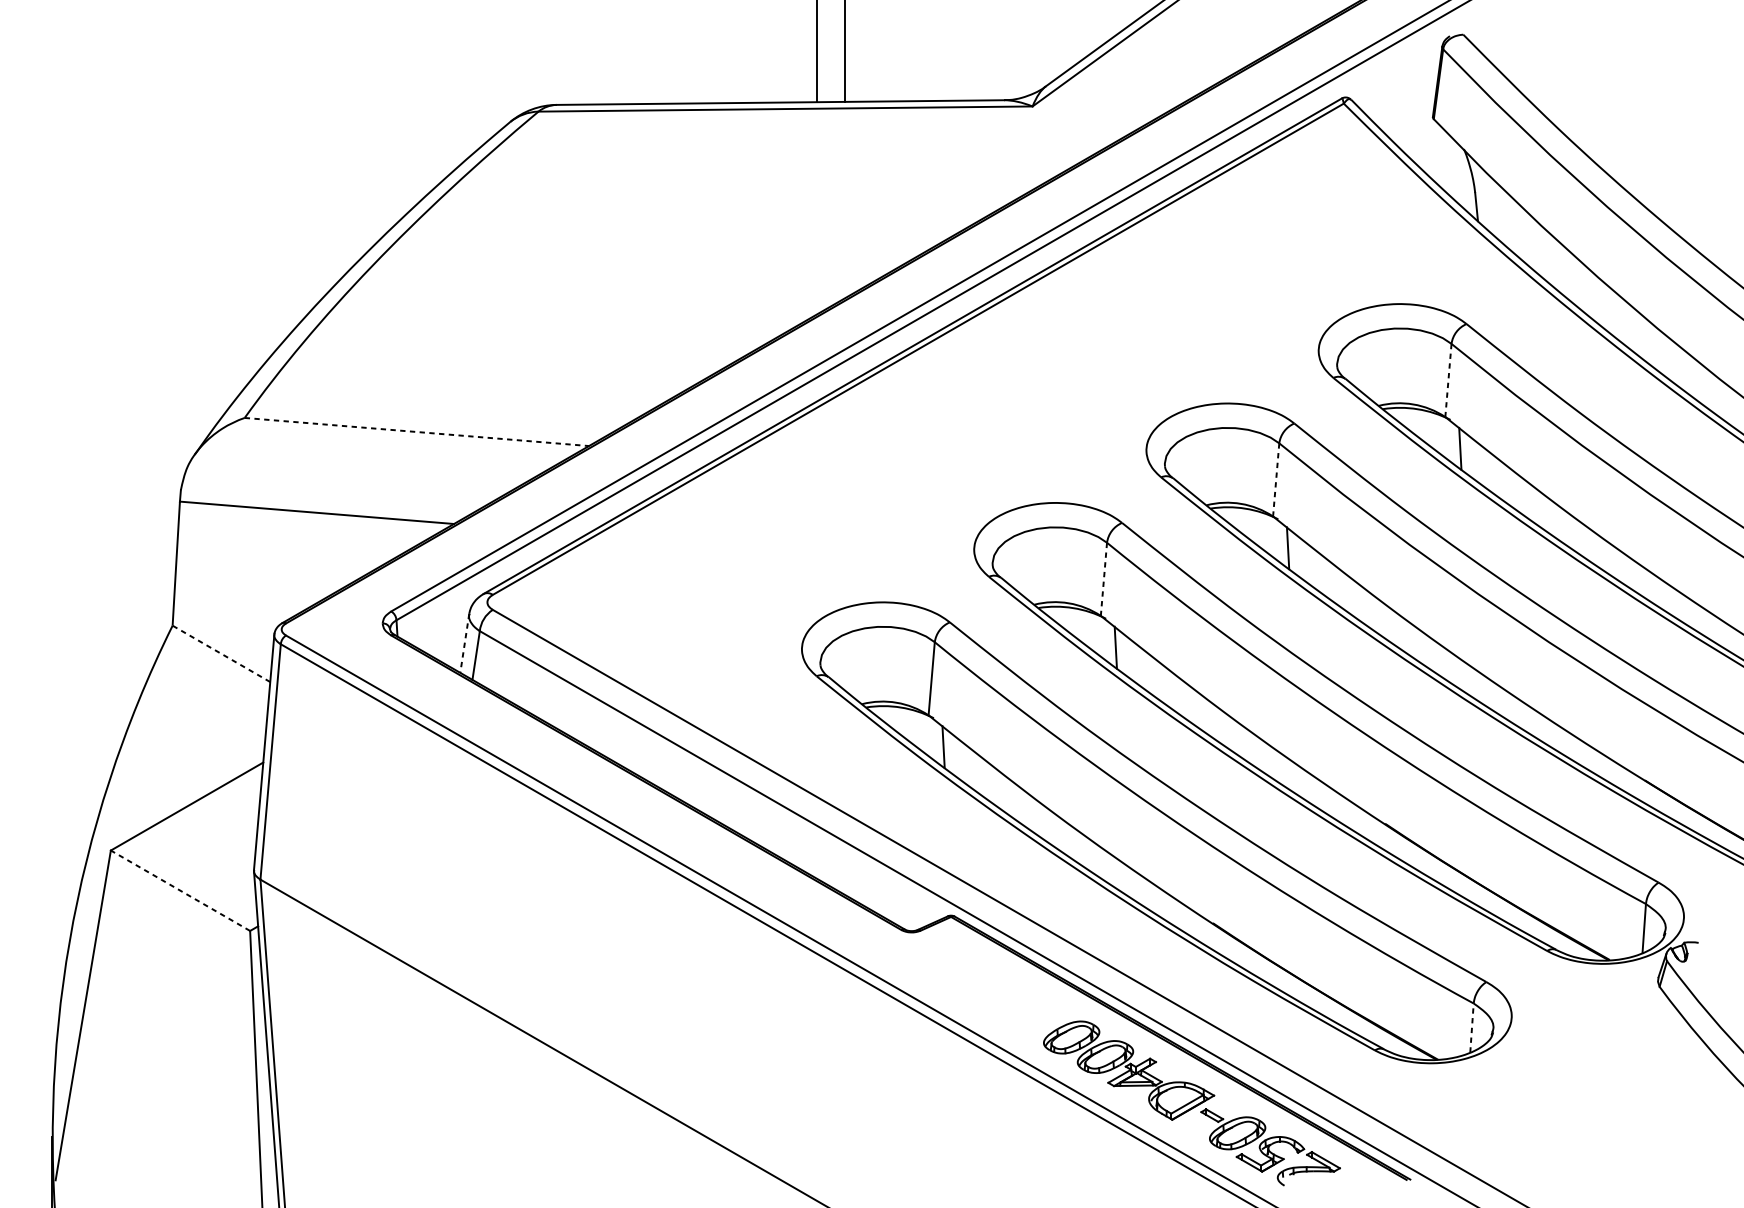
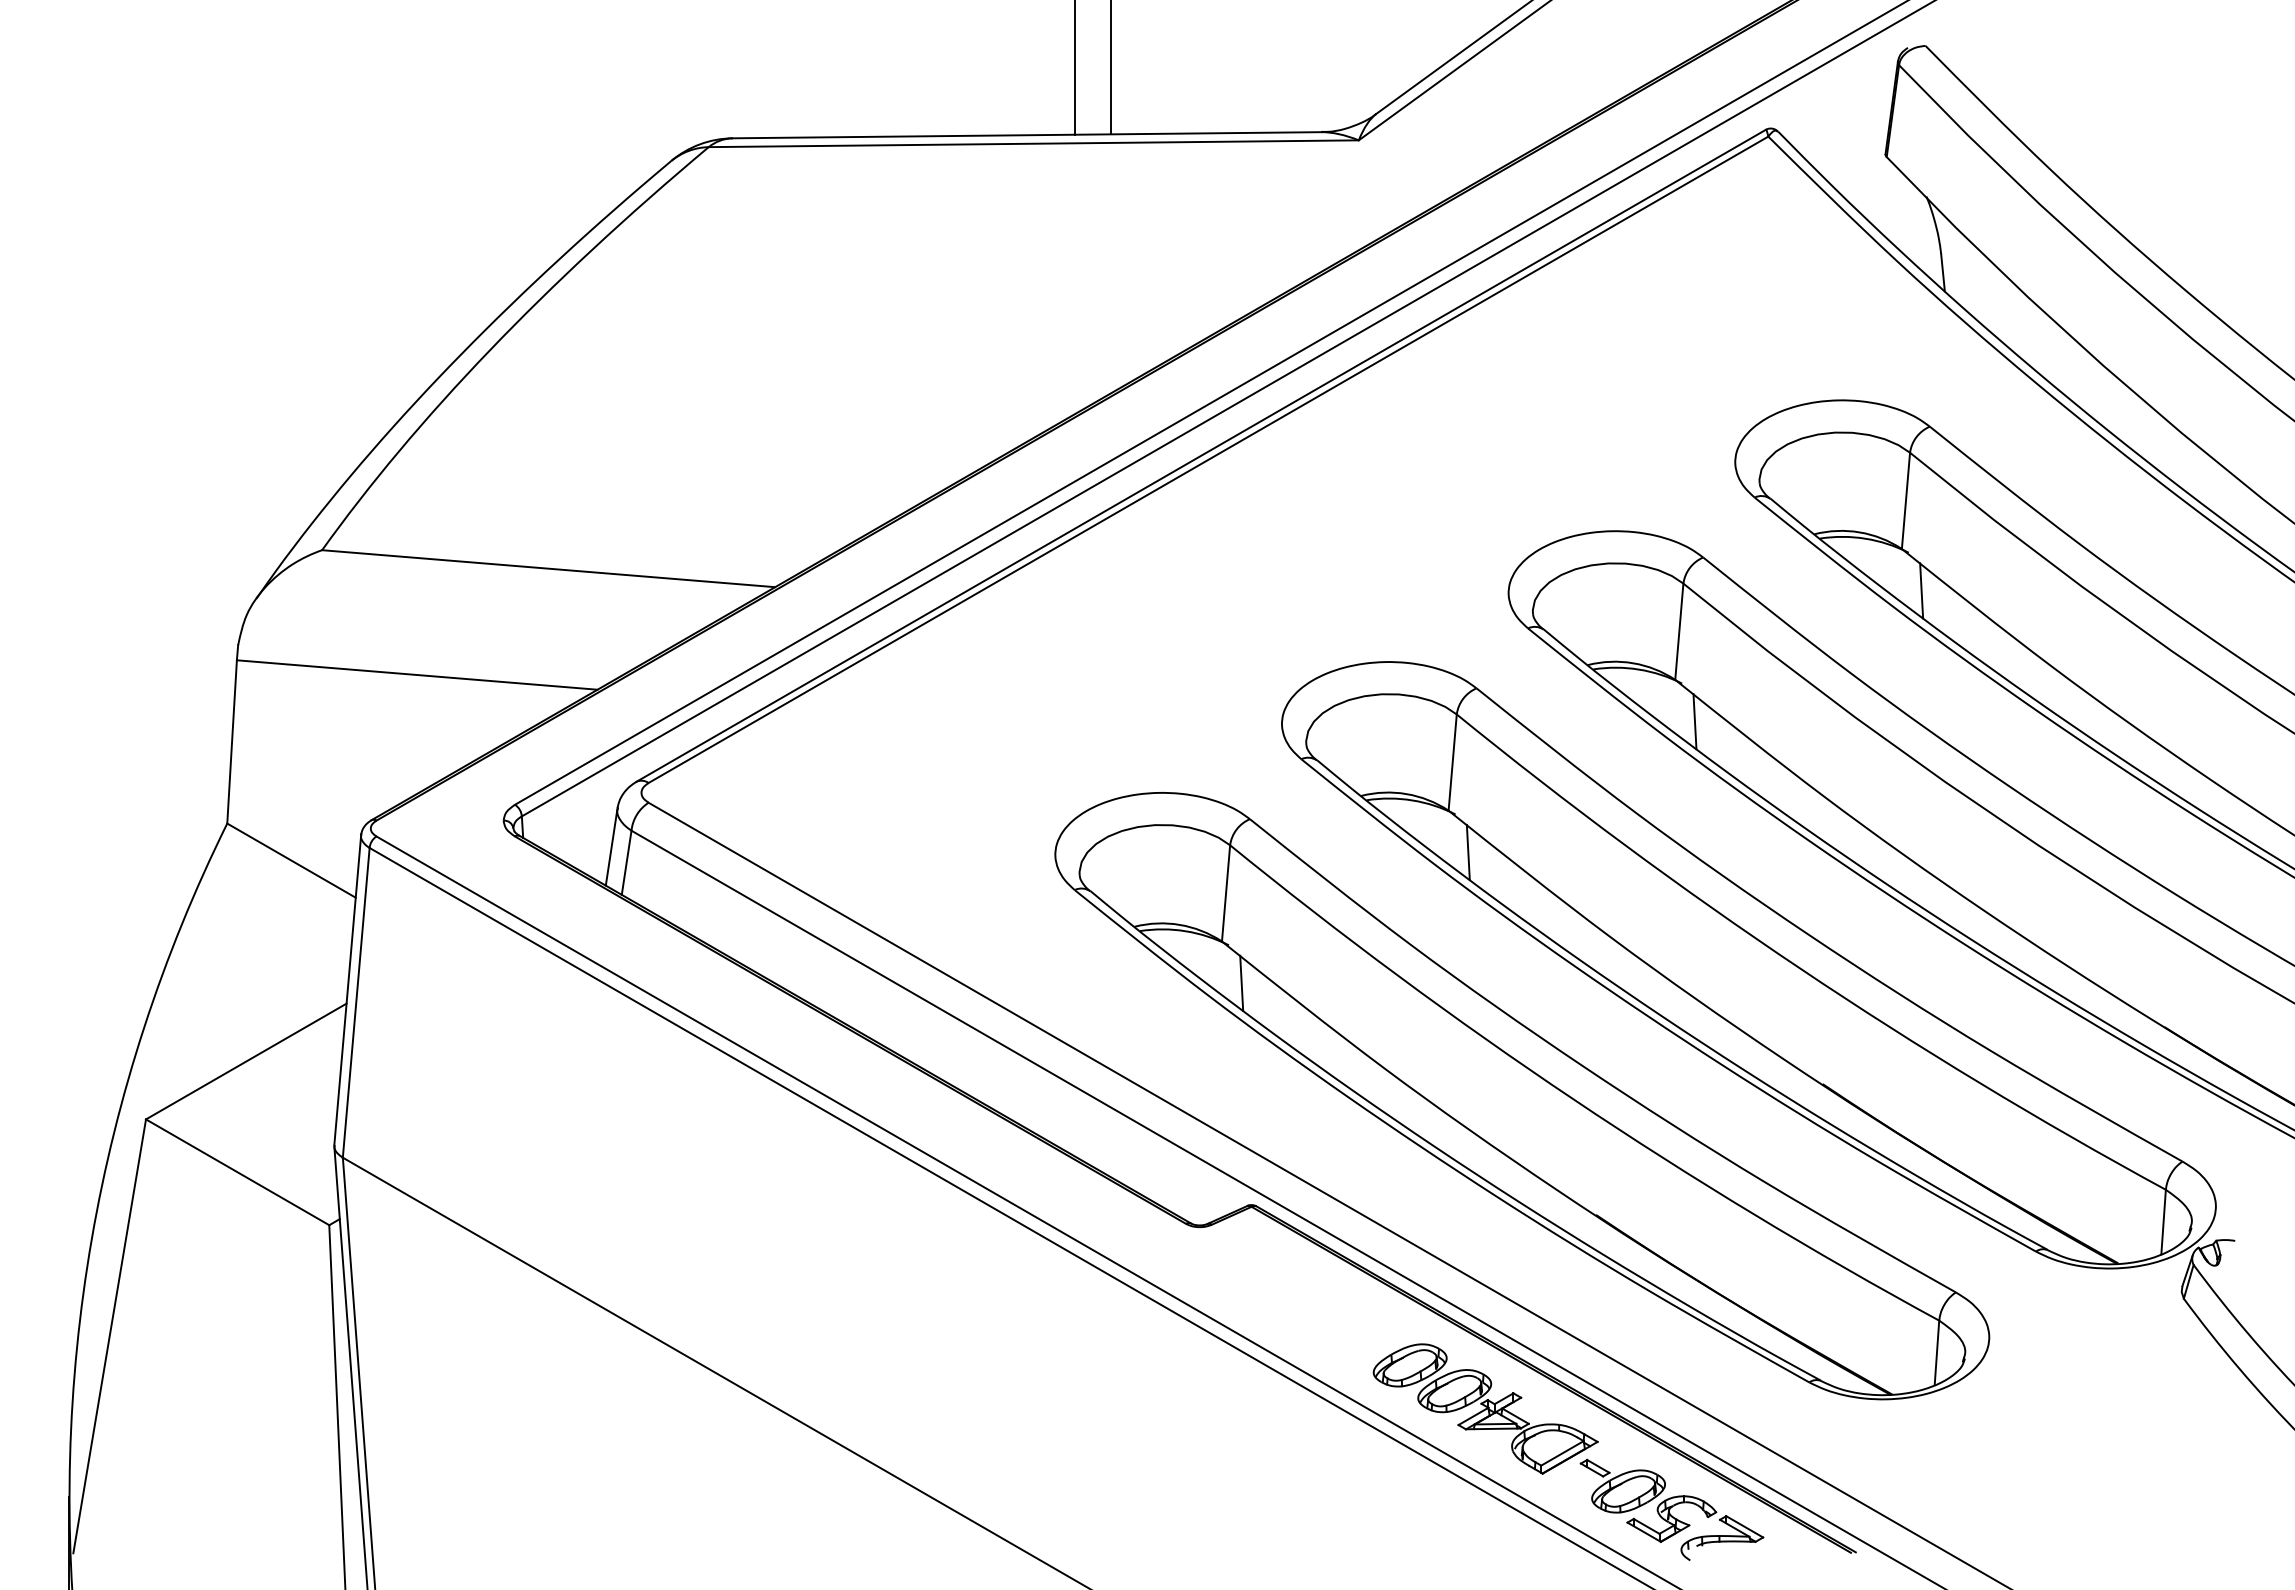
line: (1448, 380) -> (1905, 501), dashed -> solid
line: (417, 431) -> (549, 568), dashed -> solid
line: (1276, 480) -> (1679, 632), dashed -> solid
line: (1103, 580) -> (1452, 763), dashed -> solid
line: (464, 643) -> (611, 847), dashed -> solid
line: (221, 653) -> (291, 860), dashed -> solid
line: (180, 890) -> (237, 1172), dashed -> solid
line: (1472, 1027) -> (1937, 1352), dashed -> solid

